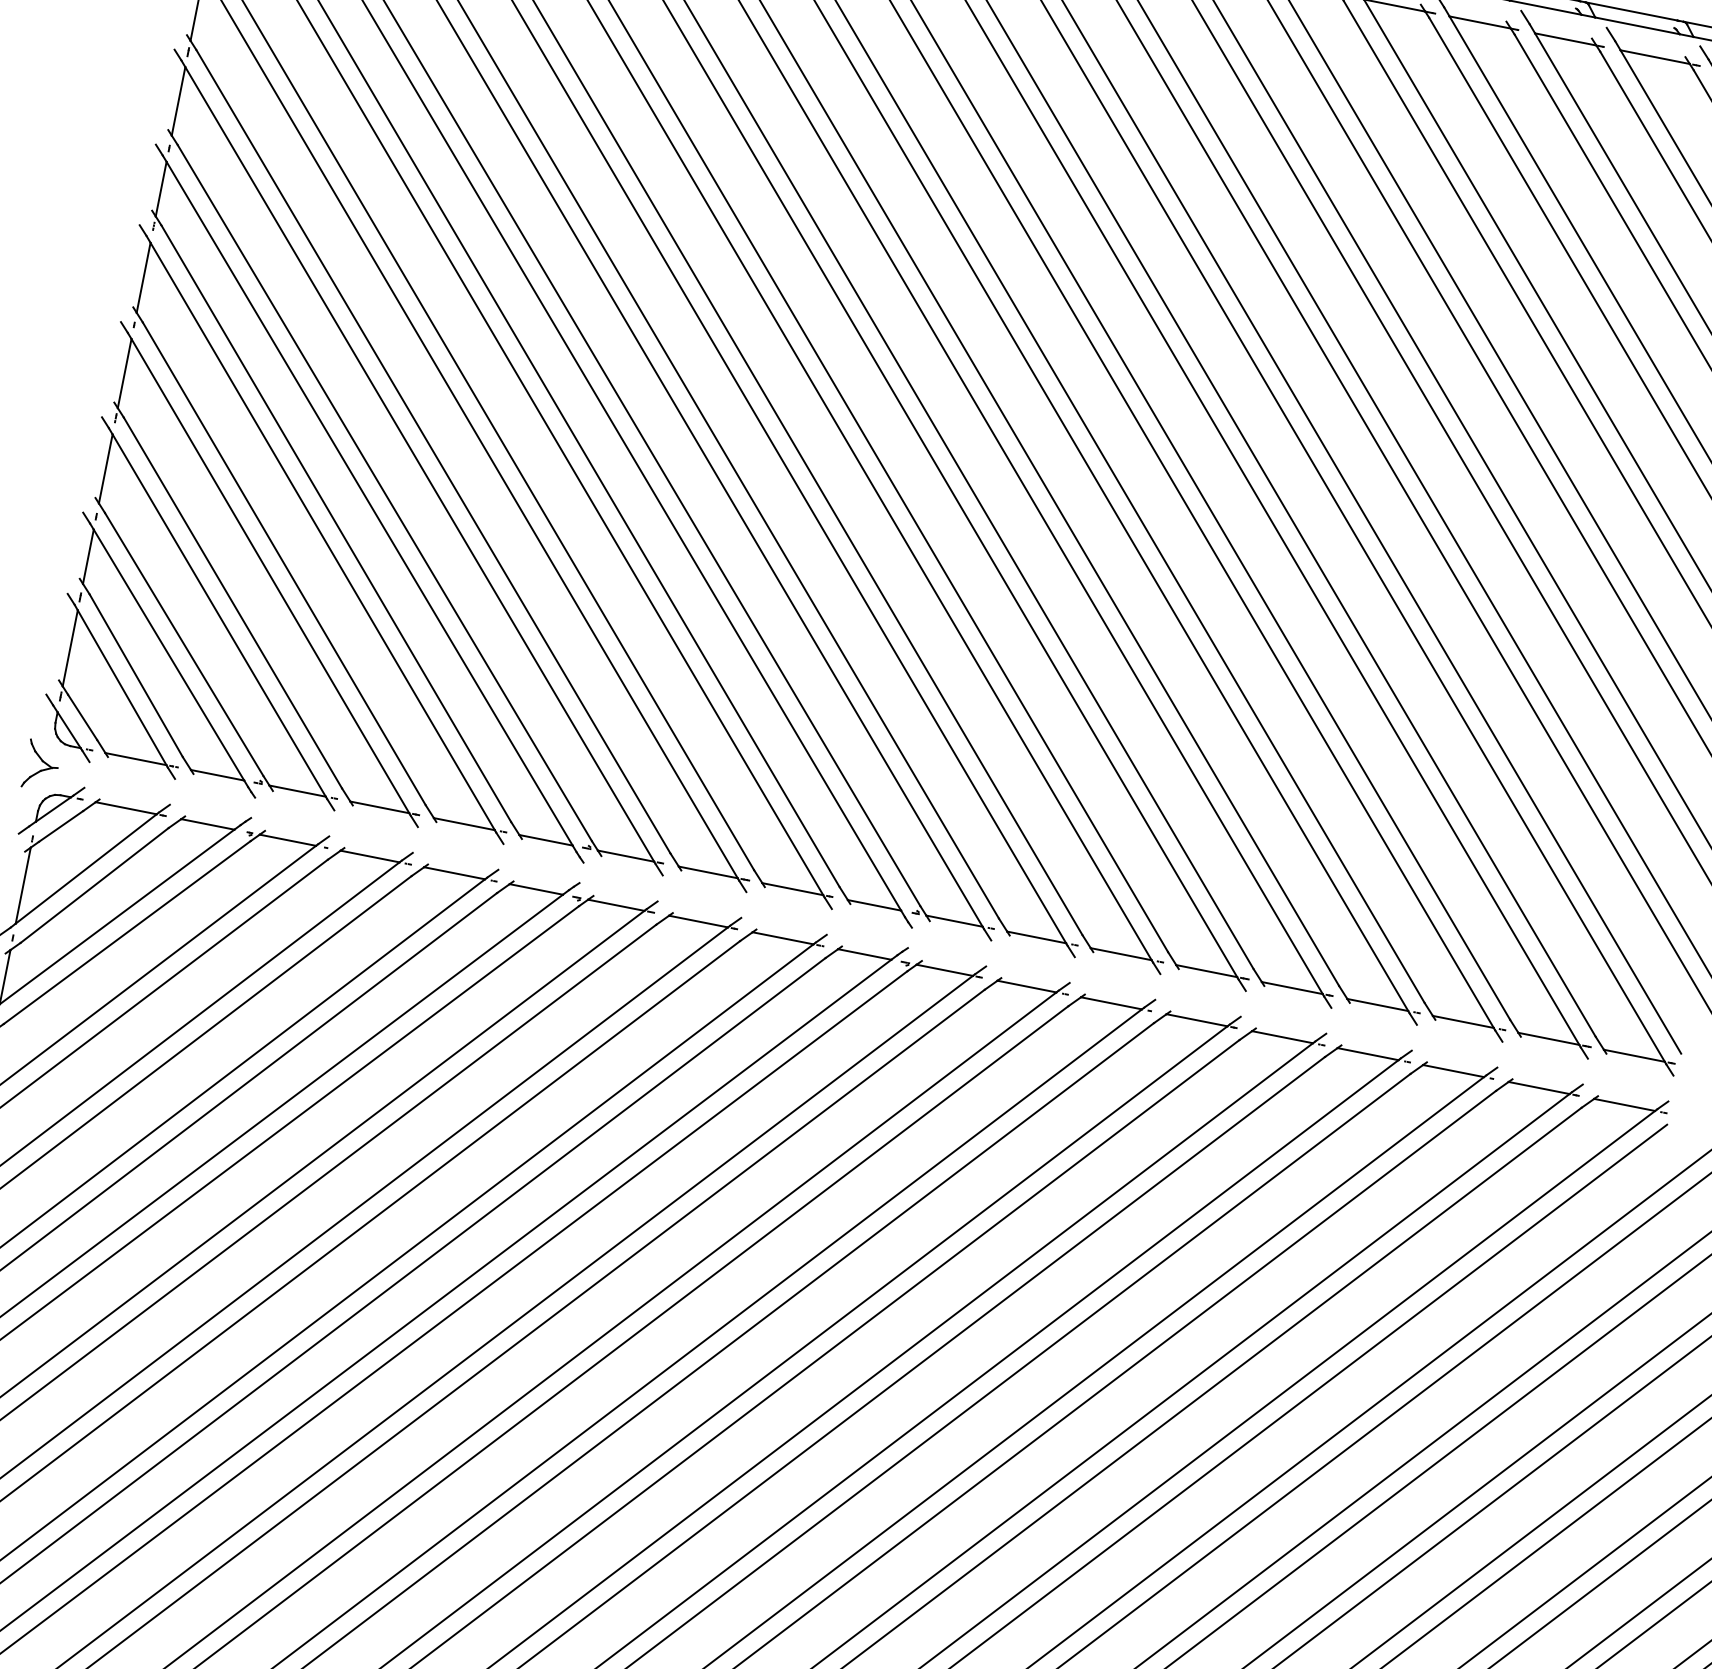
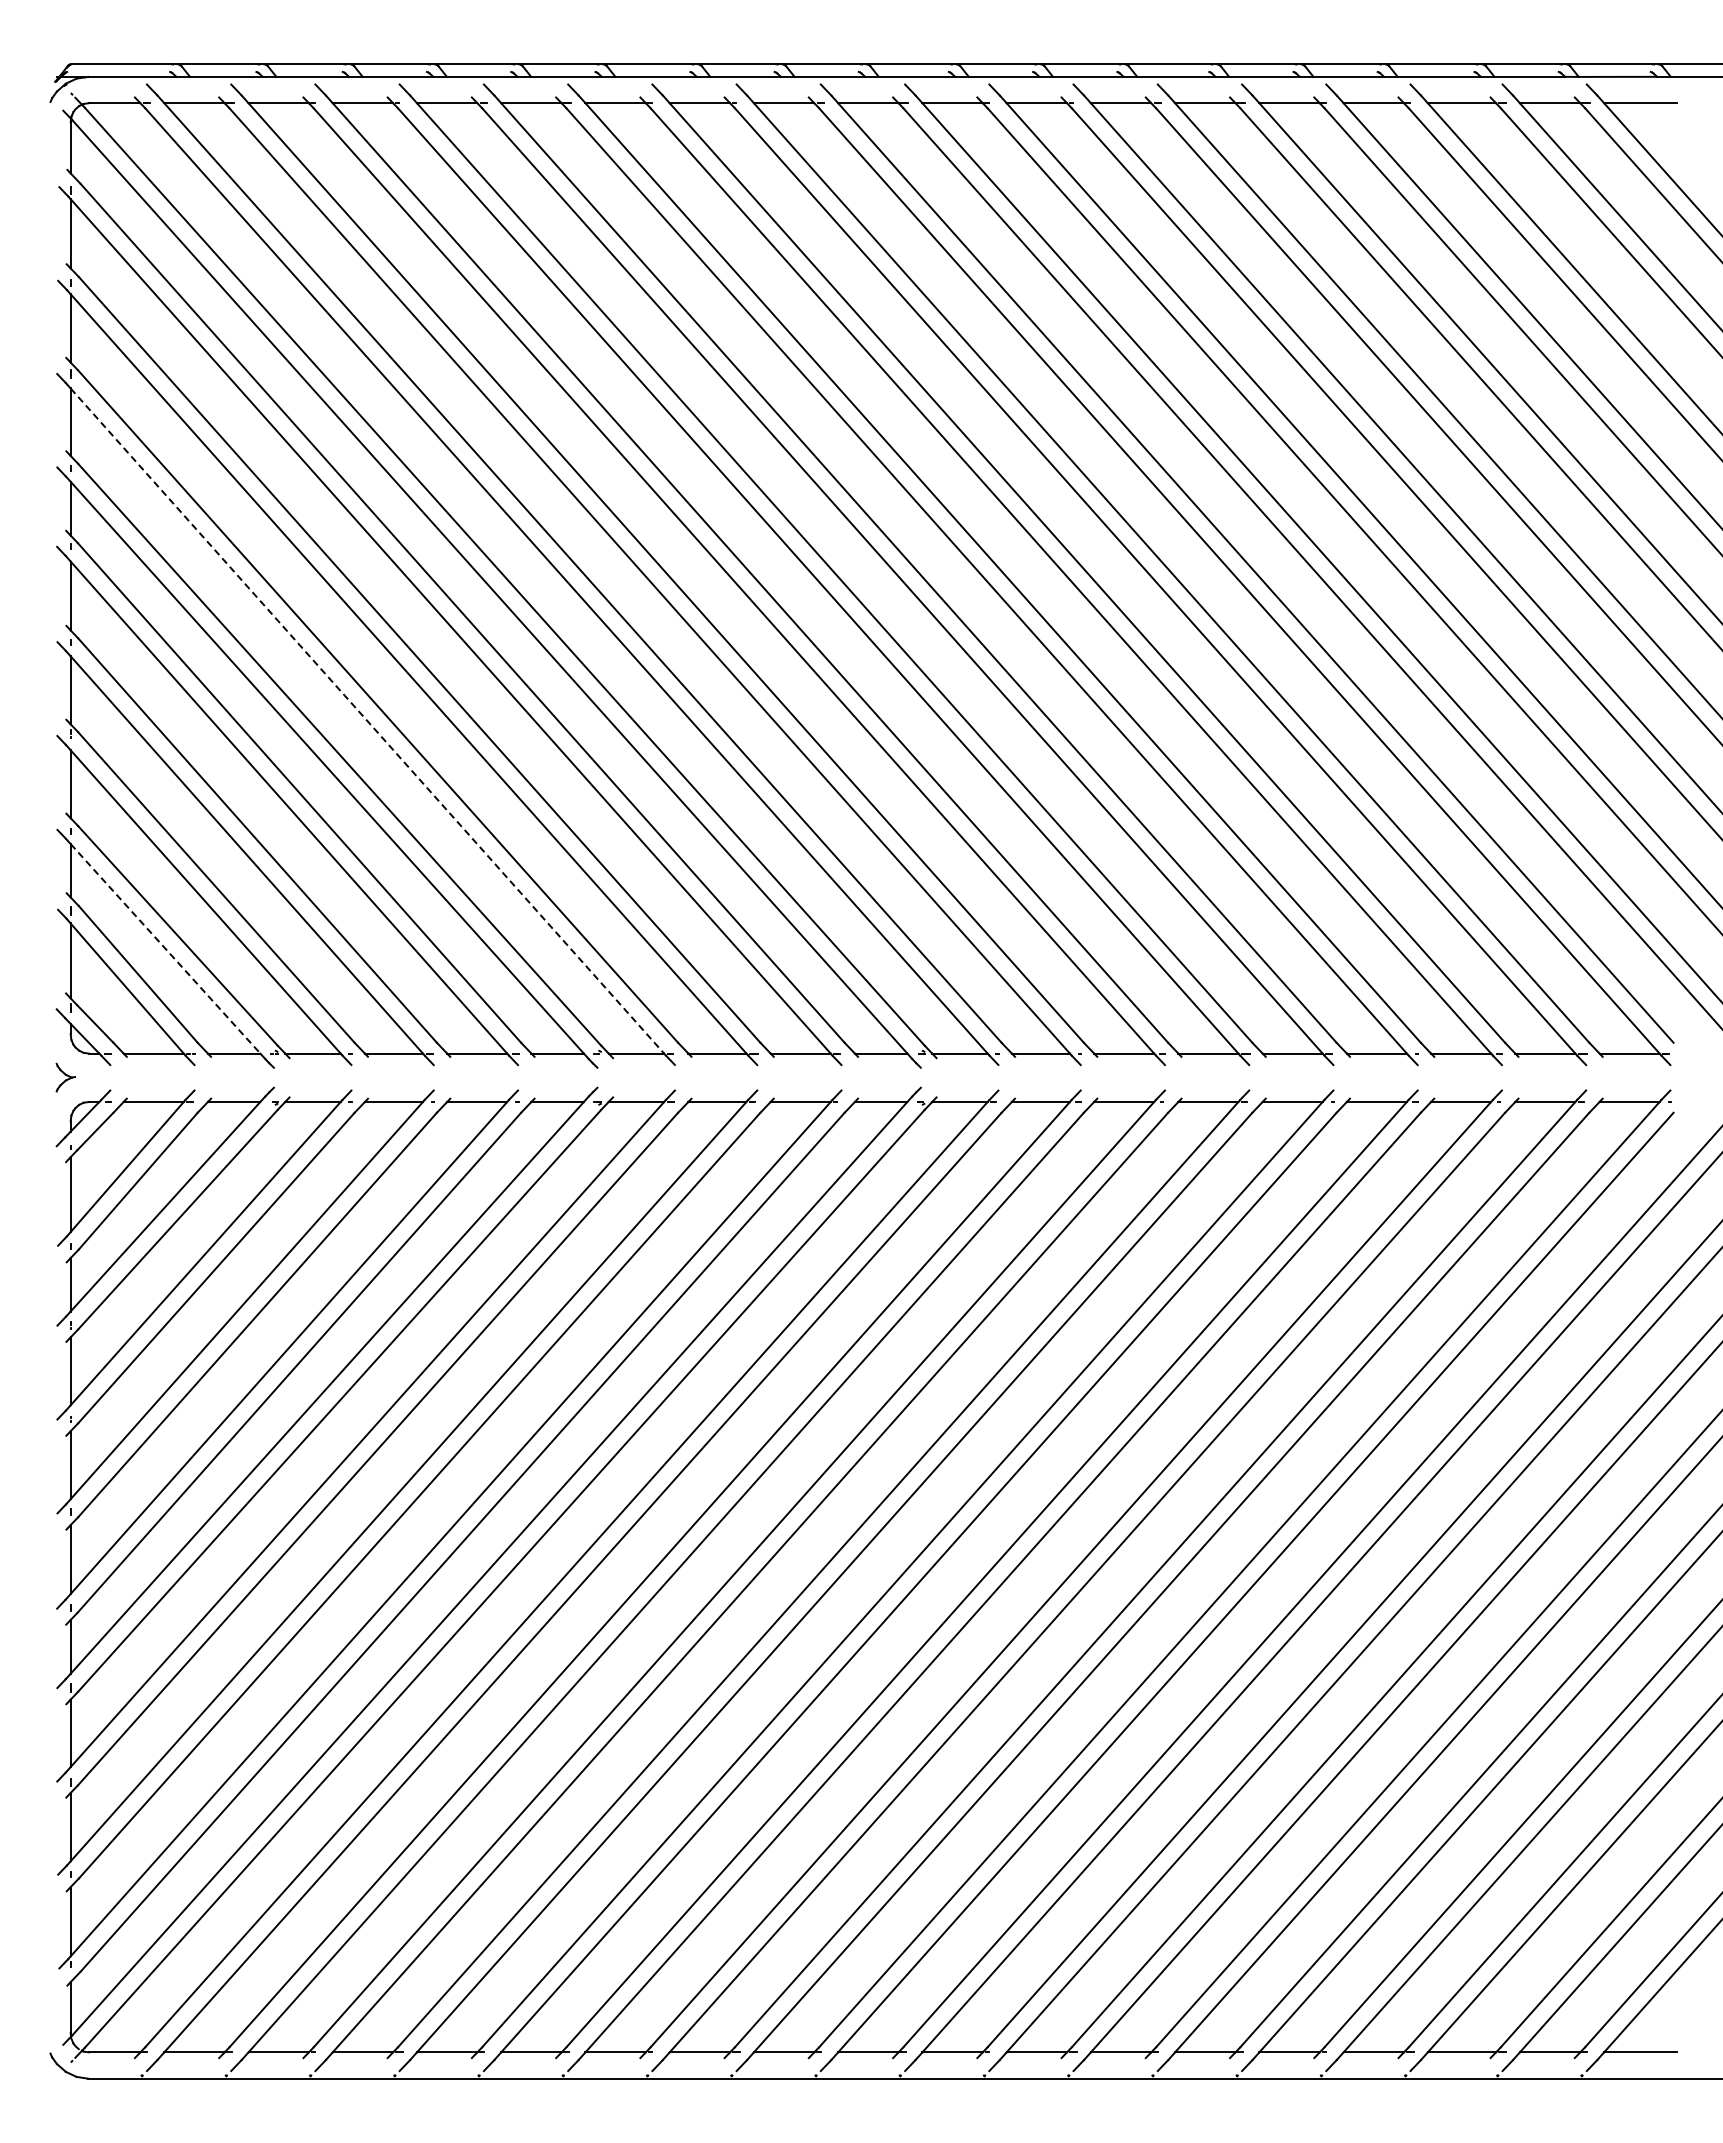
line: (419, 464) -> (367, 721), solid -> dashed
line: (168, 655) -> (165, 949), solid -> dashed
part: (41, 765) -> (65, 1077), size x0.6

